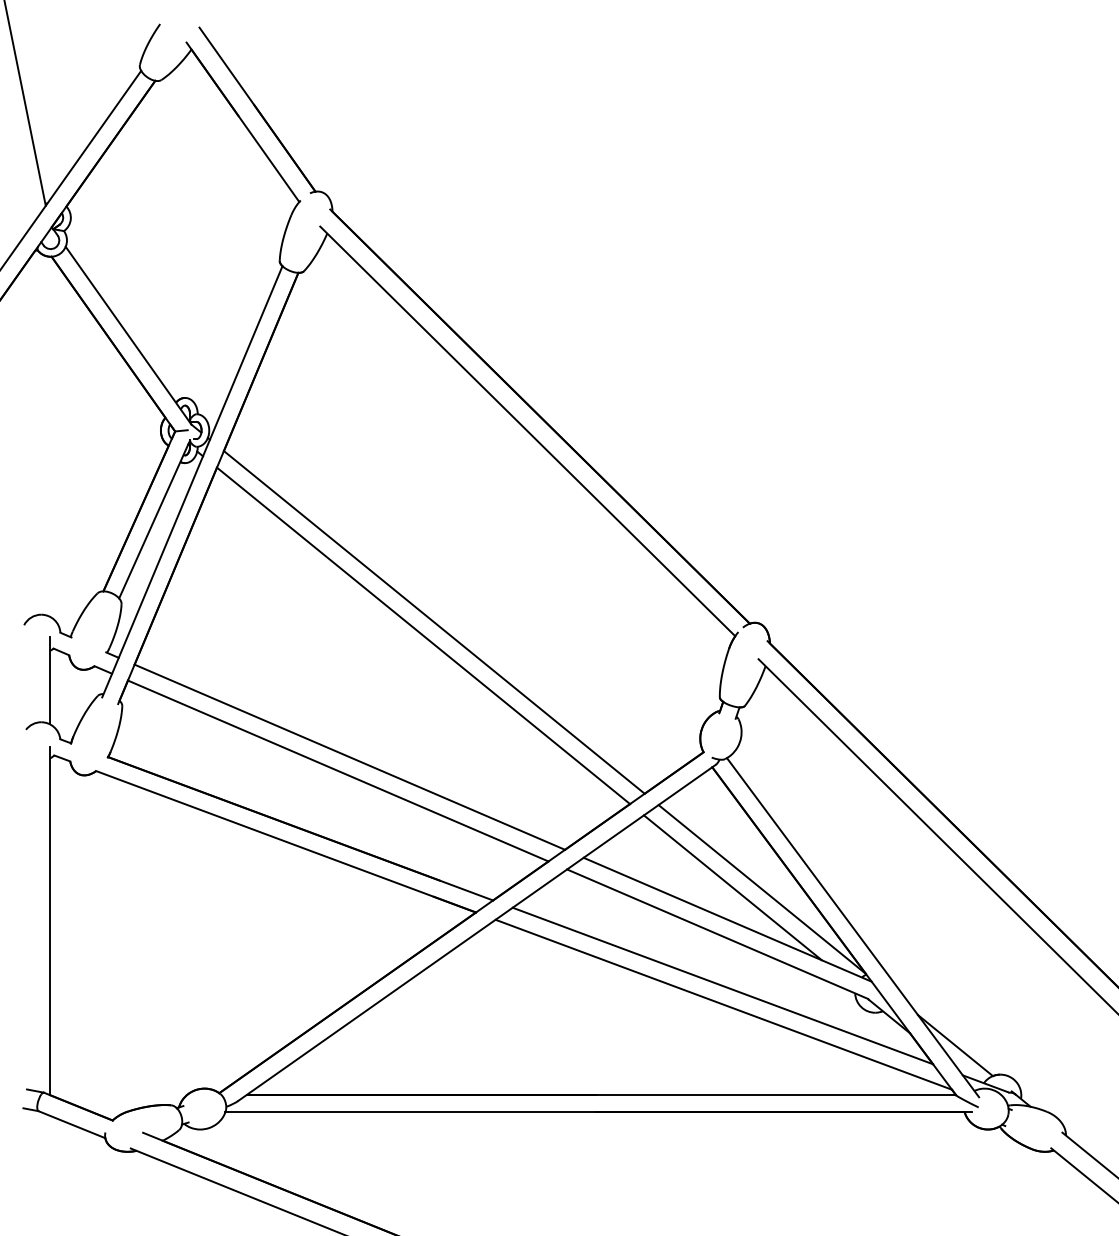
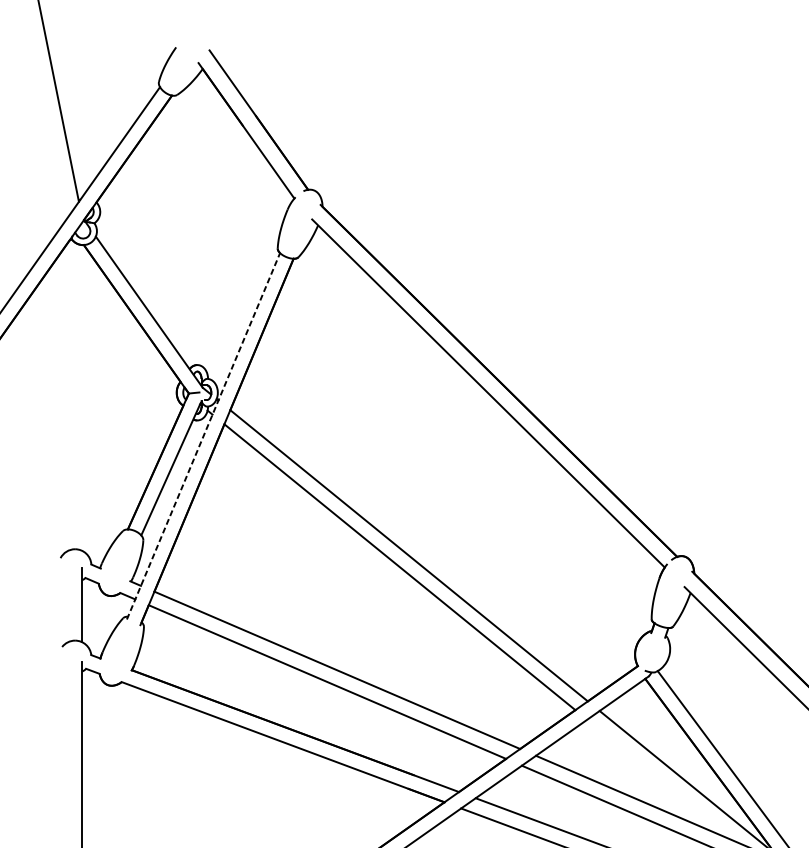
line: (192, 481) -> (203, 436), solid -> dashed
line: (732, 887) -> (662, 781), removed

